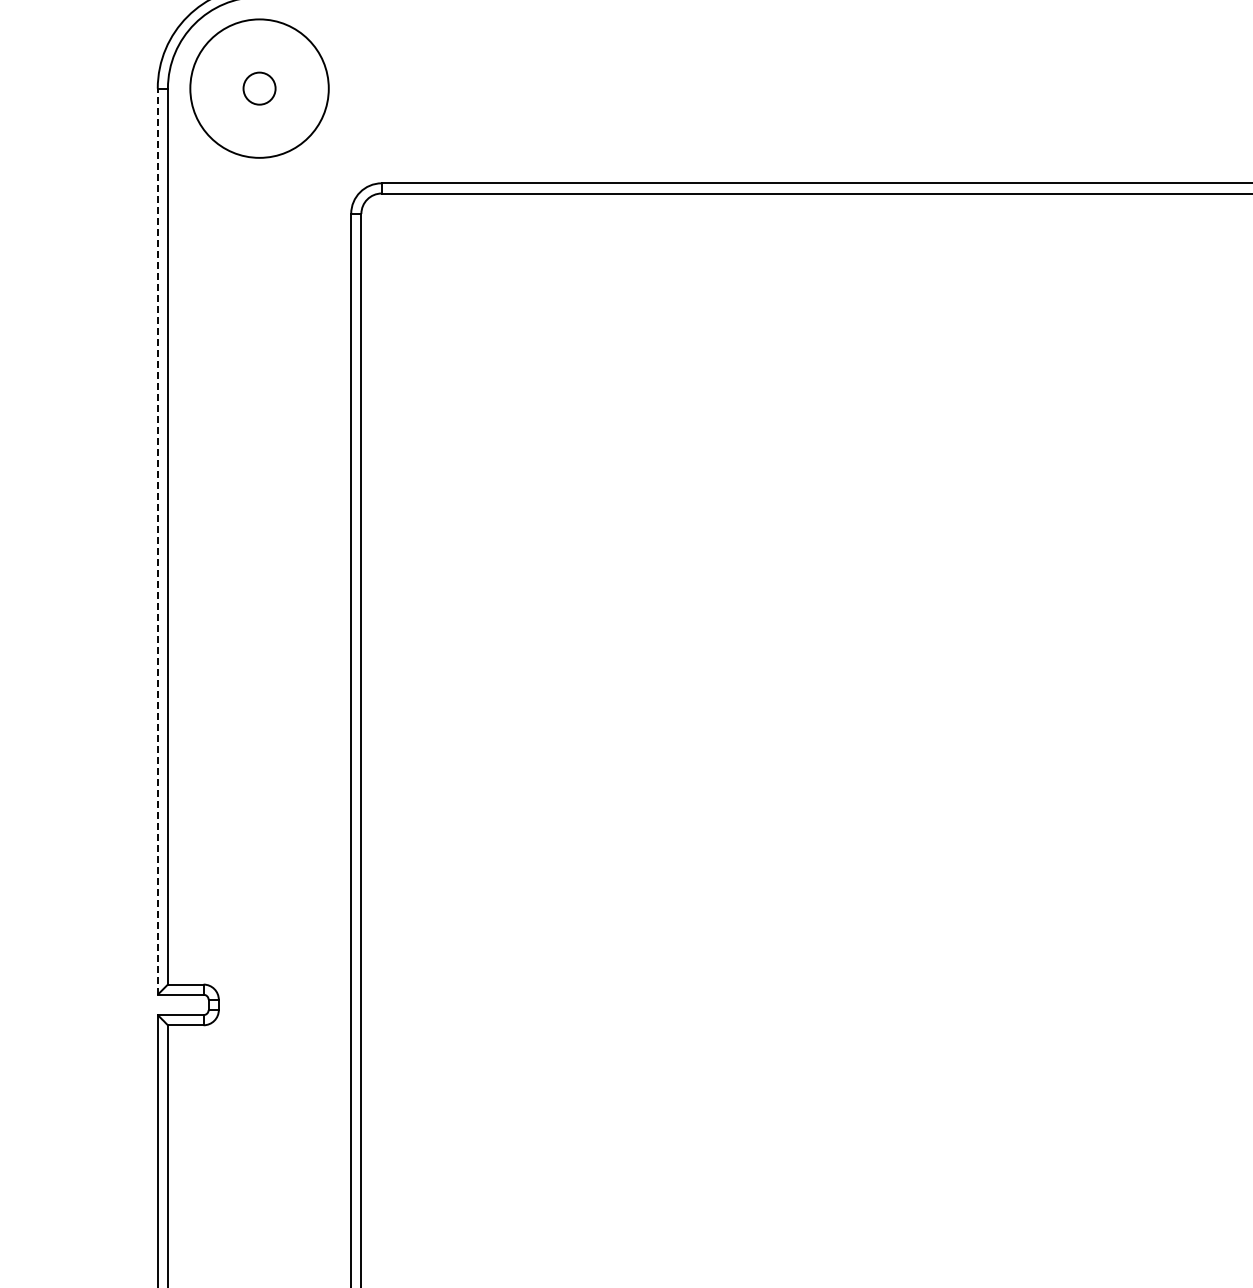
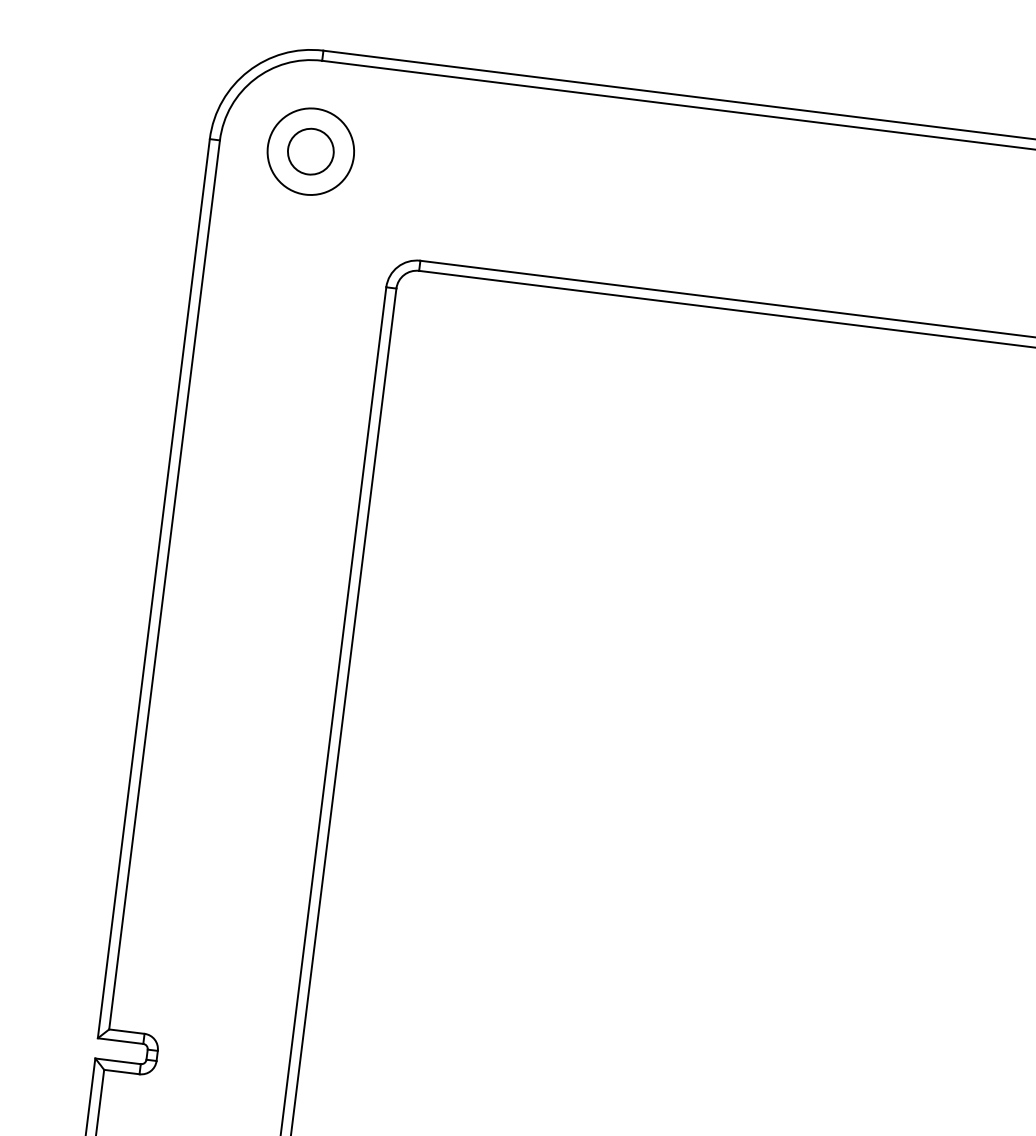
circle: (259, 88) -> (310, 151), size x0.62
circle: (259, 88) -> (310, 151), size x1.43
line: (157, 541) -> (153, 588), dashed -> solid

